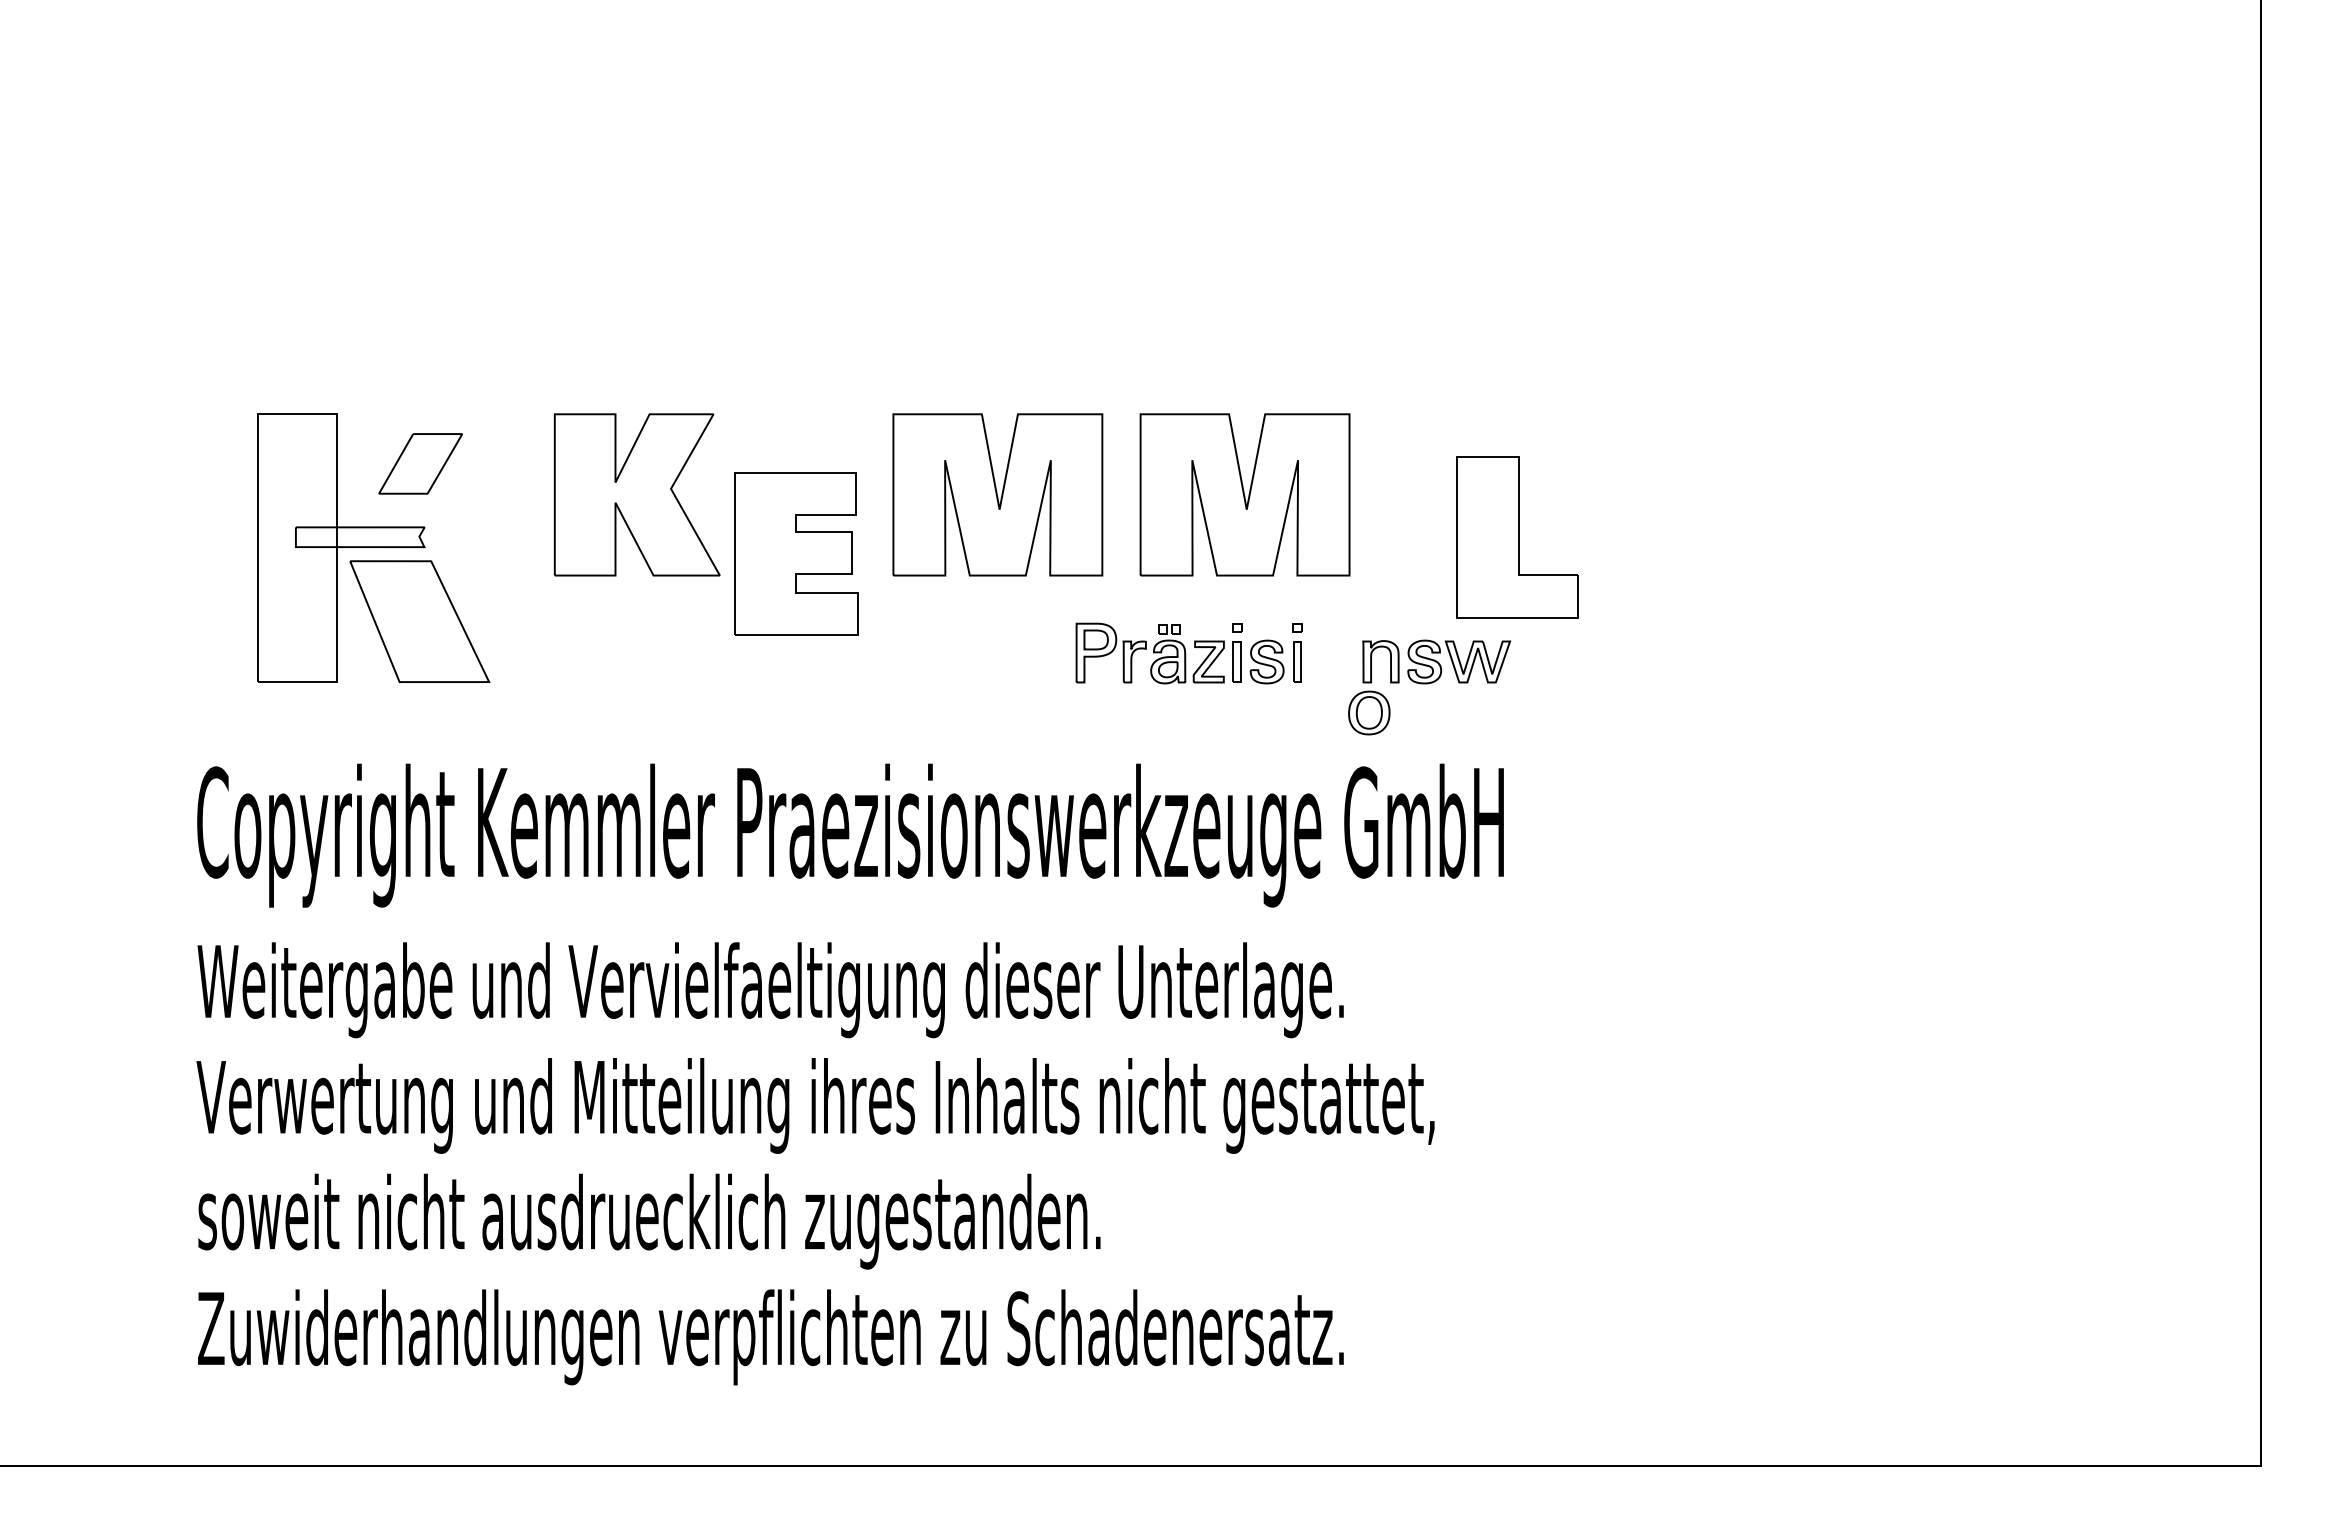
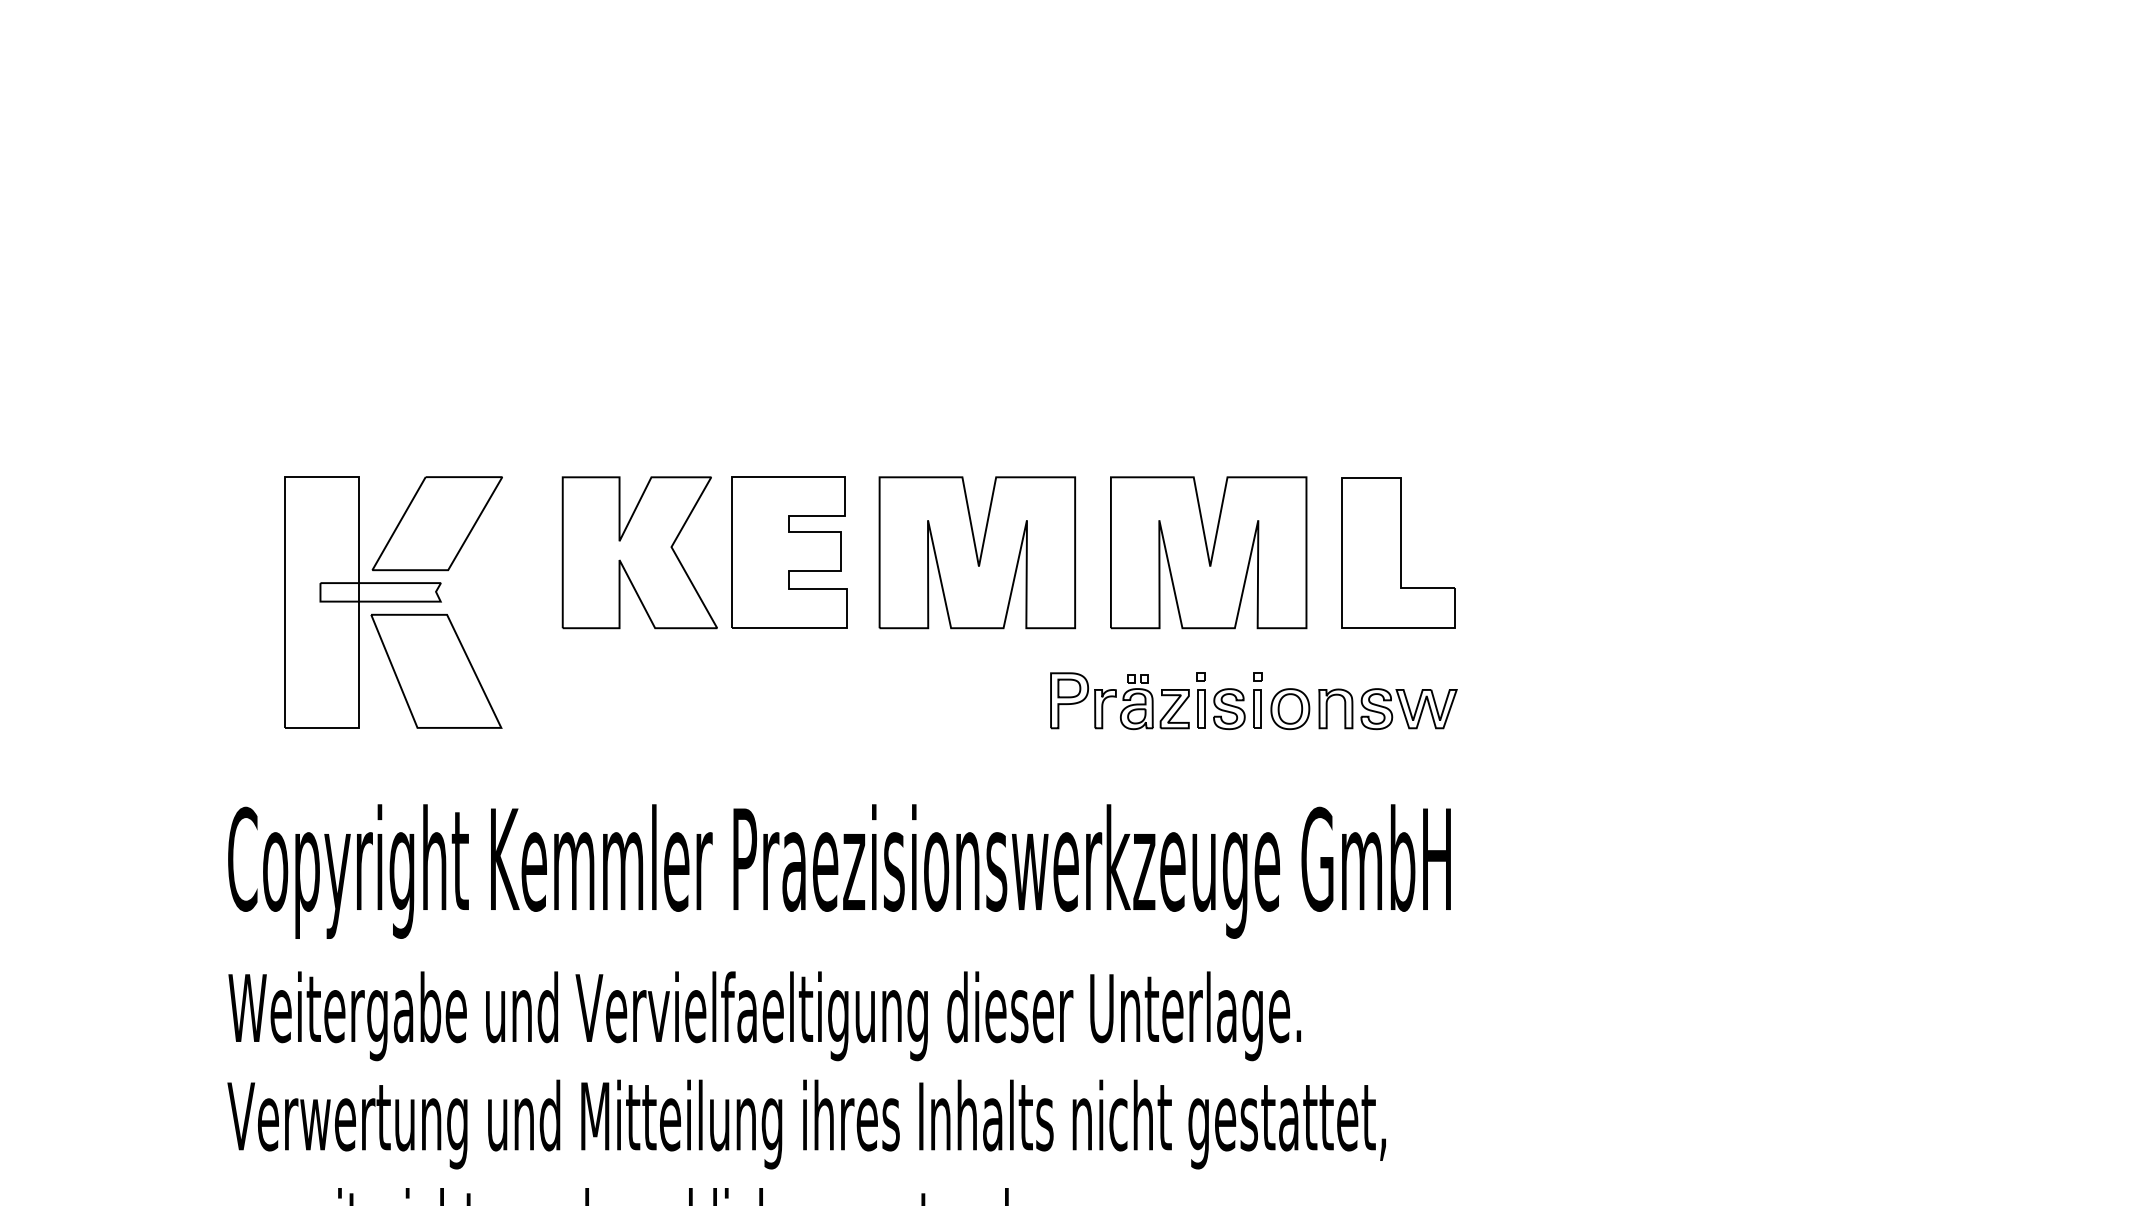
part: (420, 463) -> (437, 523), size x1.67
part: (1517, 537) -> (1399, 553), moved
part: (796, 553) -> (788, 552), moved
part: (1369, 712) -> (1290, 708), moved

